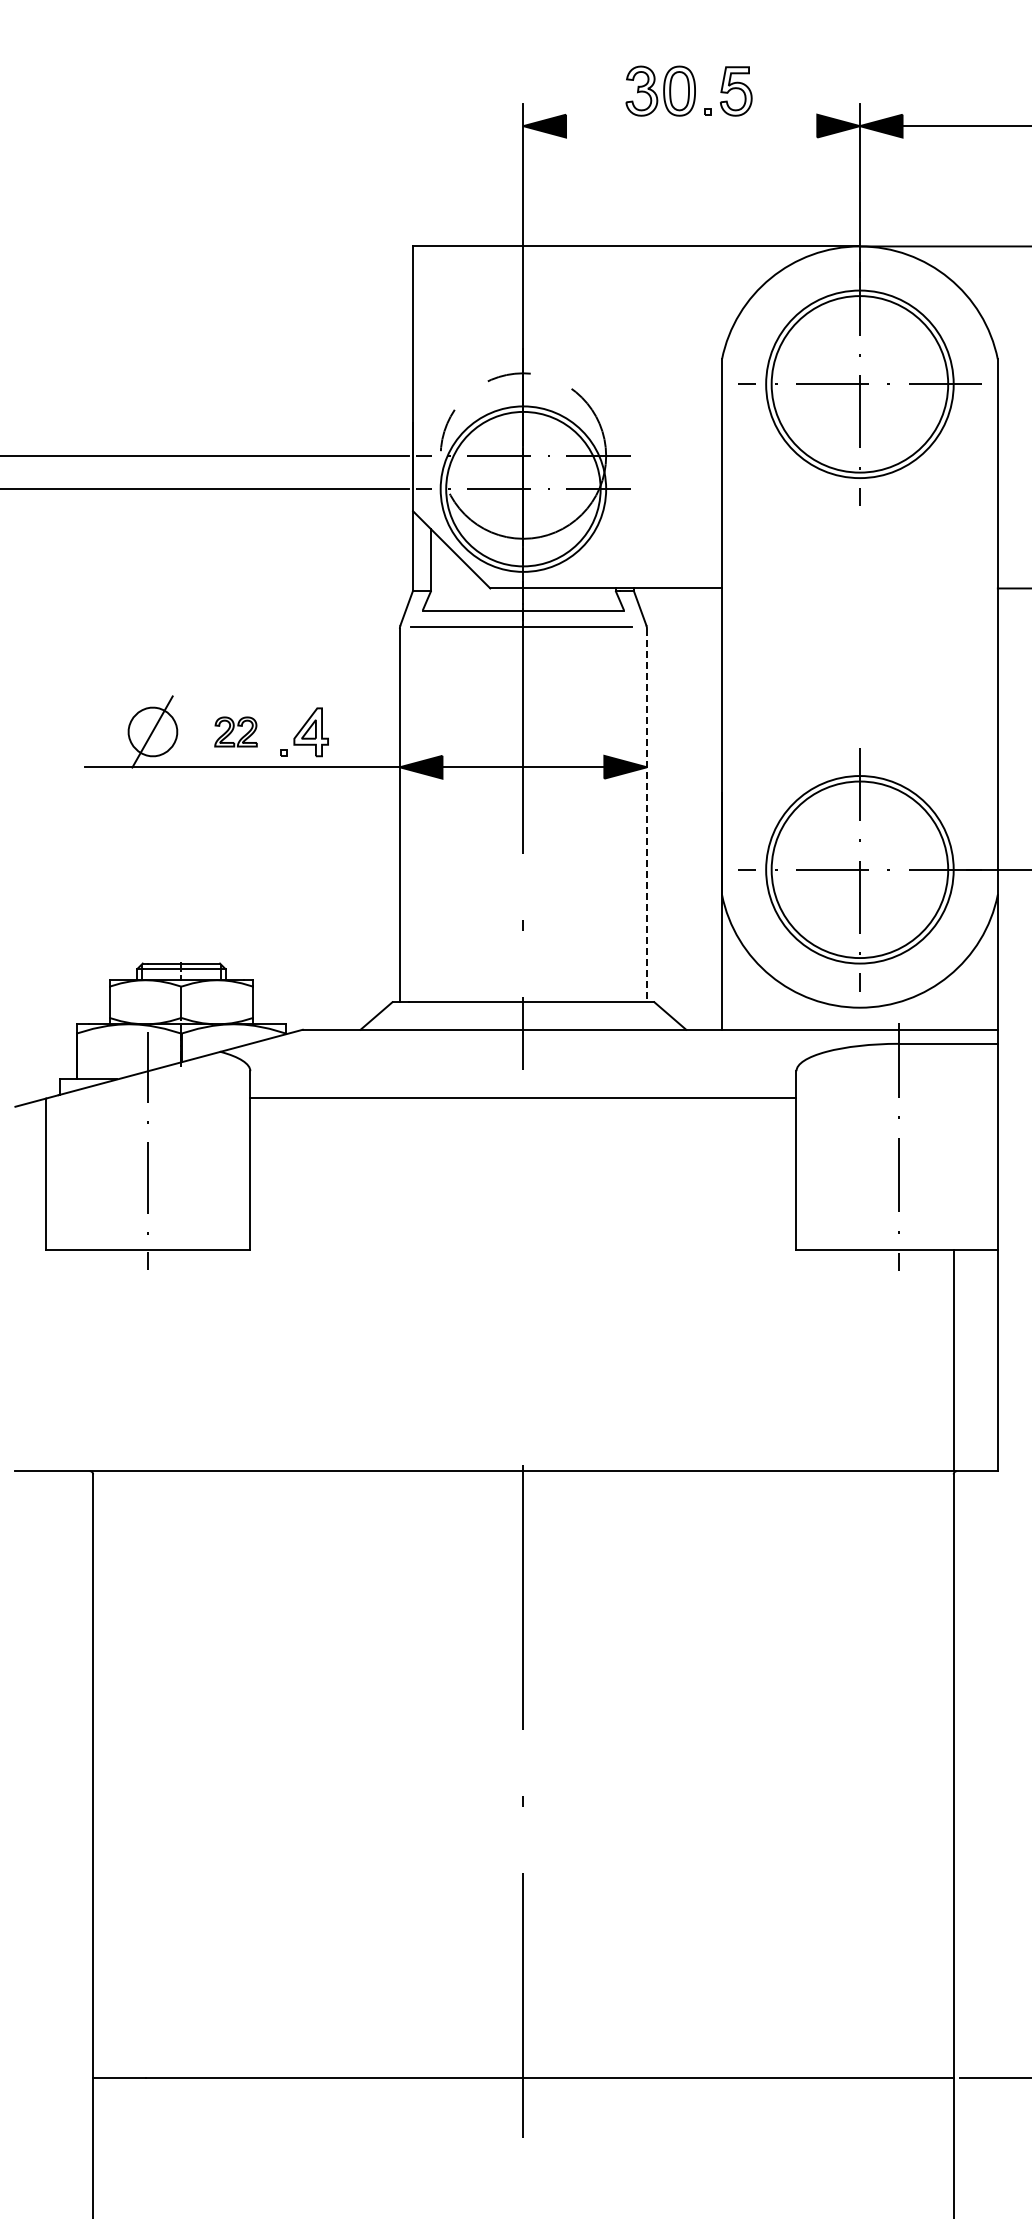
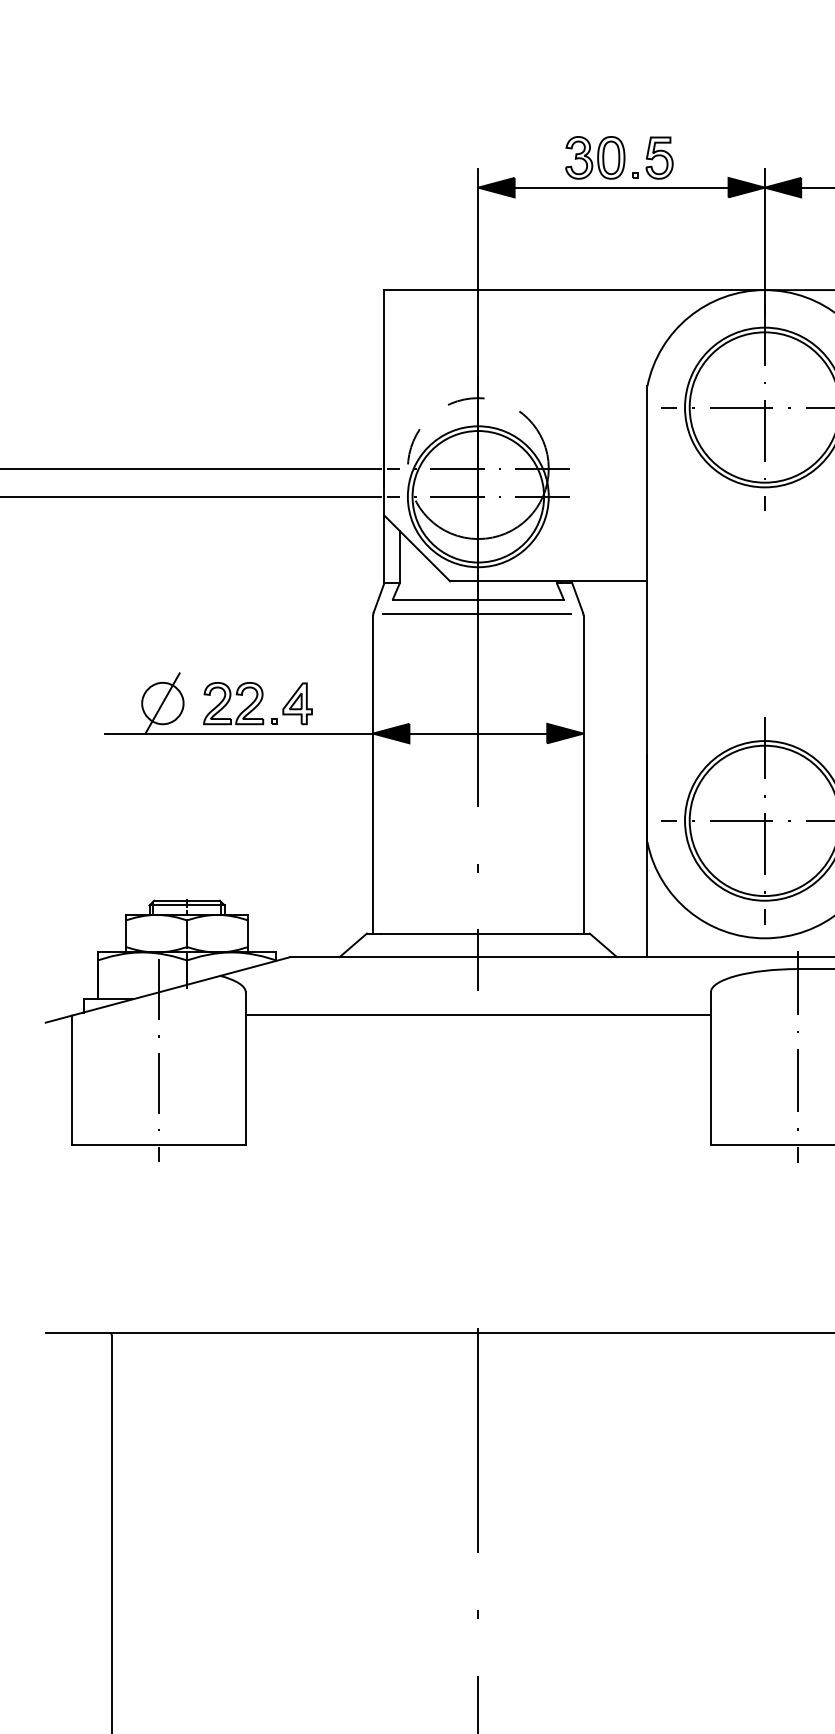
line: (691, 126) -> (621, 187), added
part: (235, 731) -> (233, 703), size x1.67
line: (646, 815) -> (583, 774), dashed -> solid

